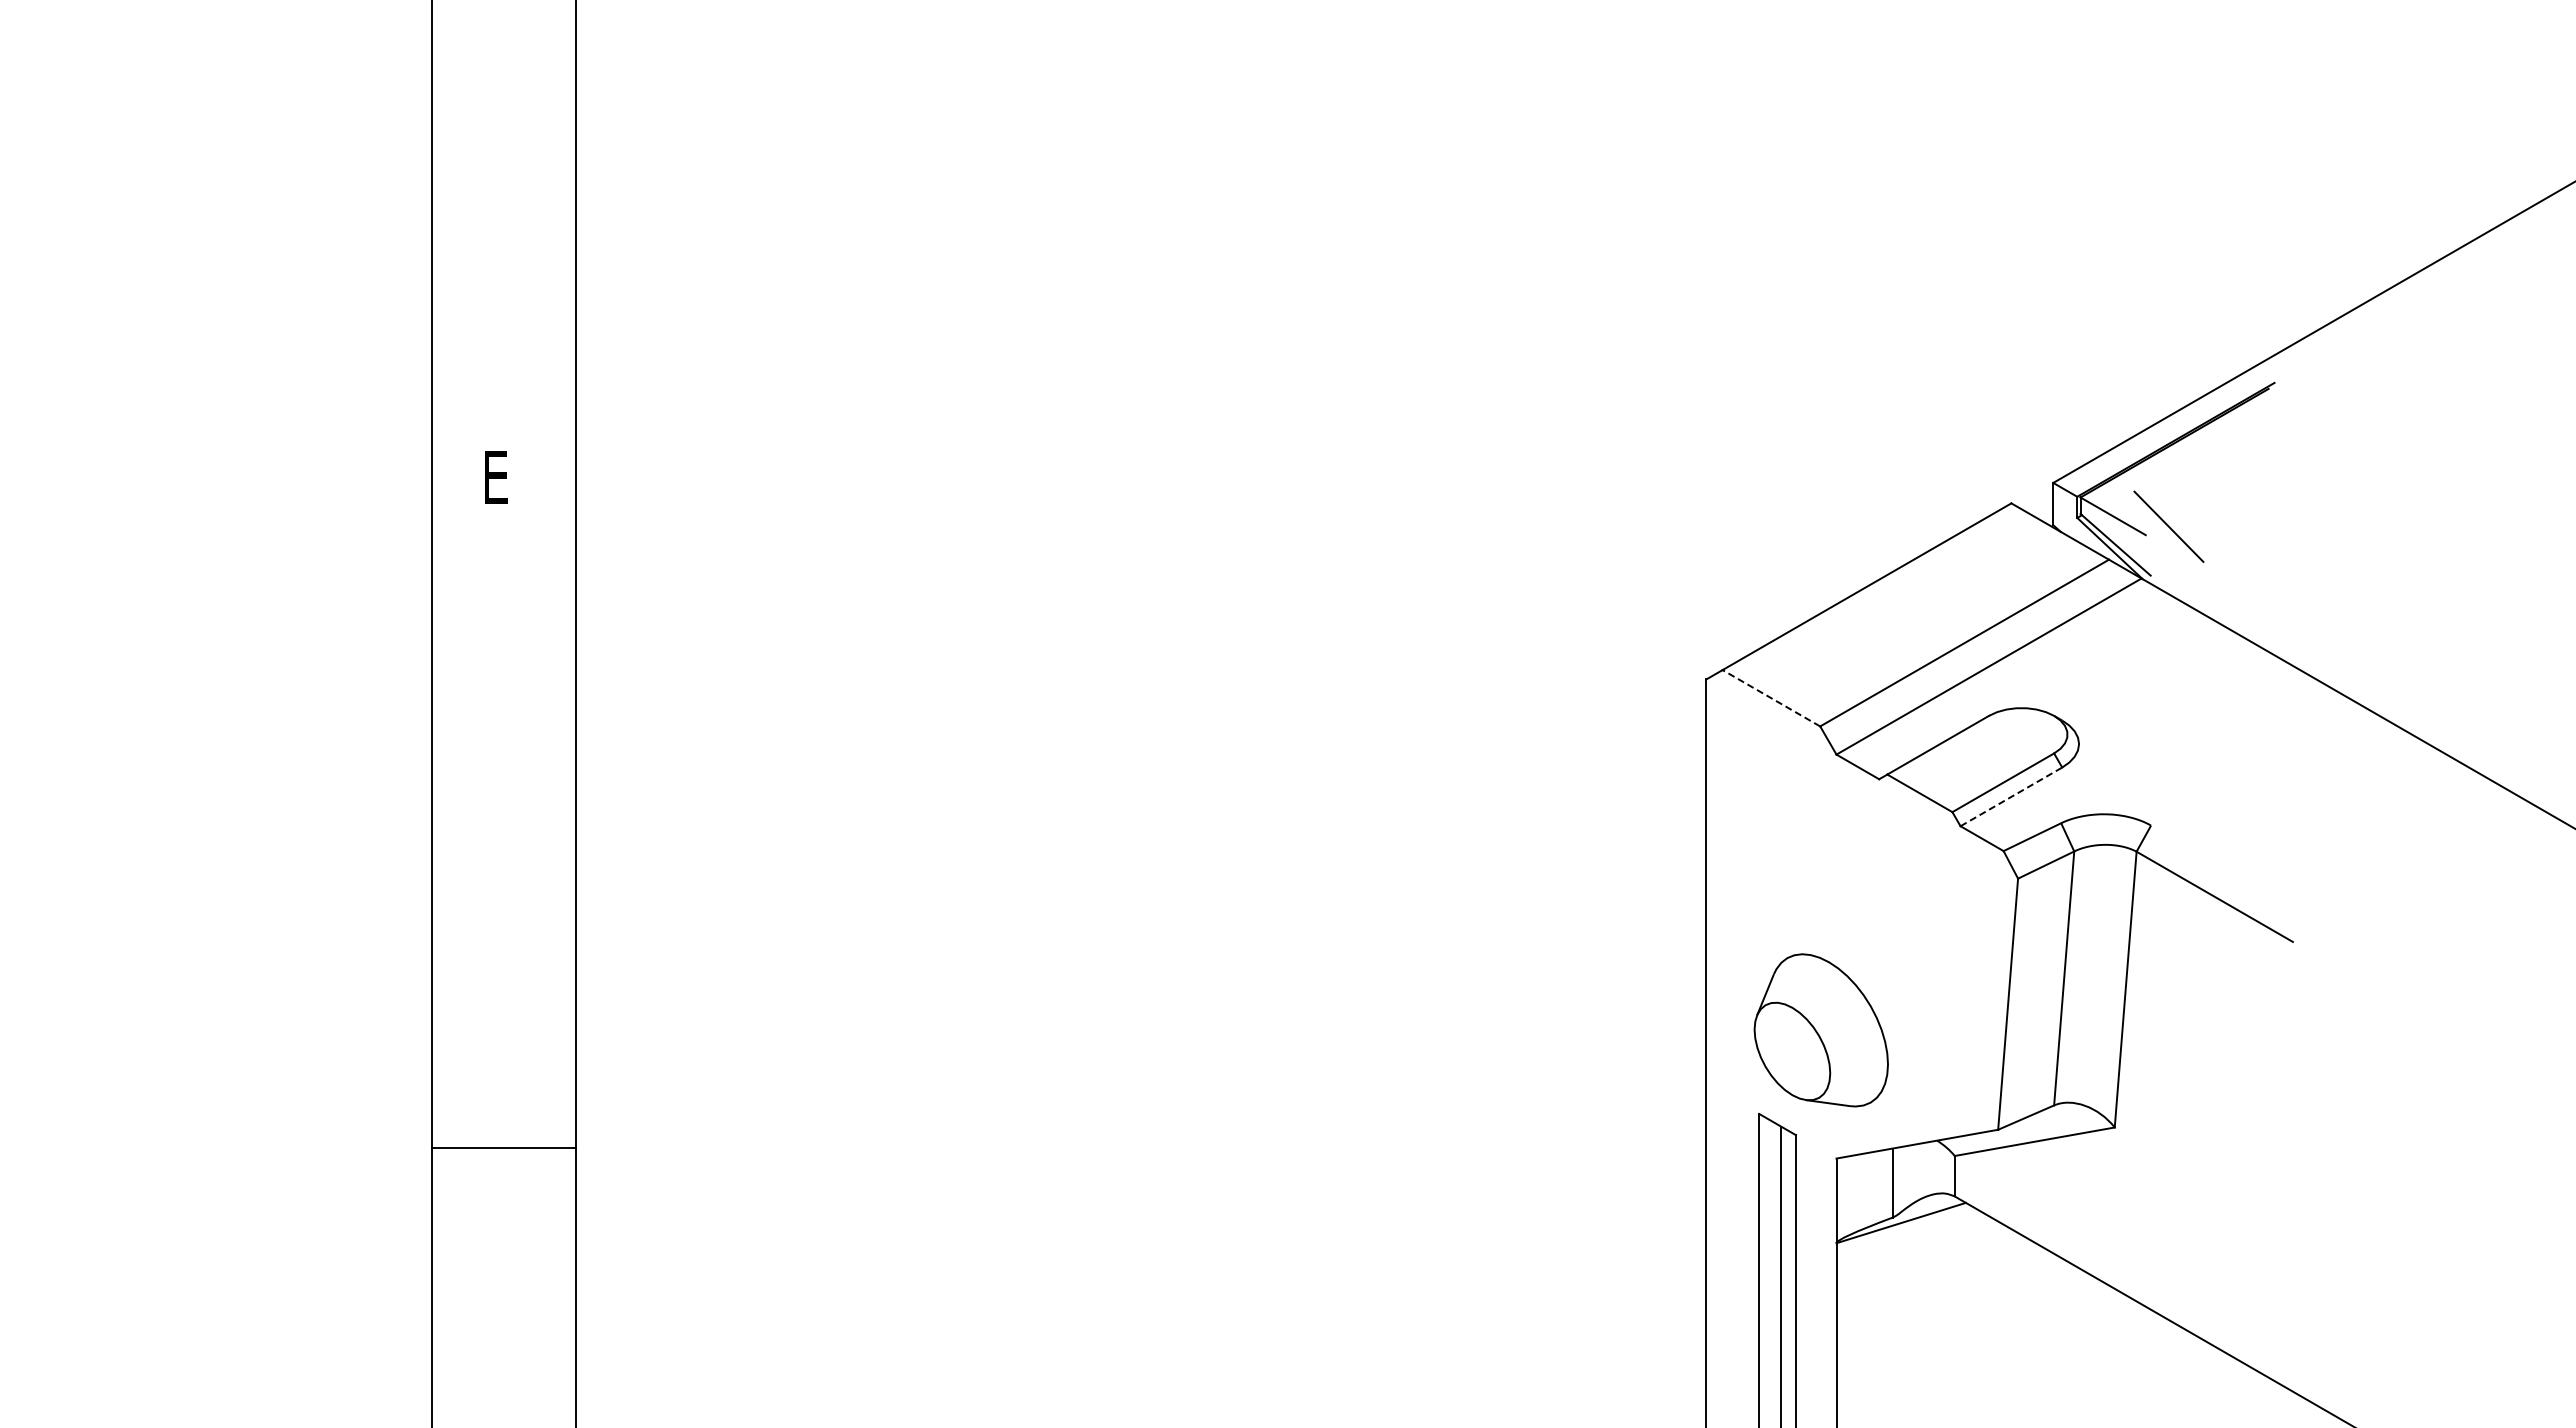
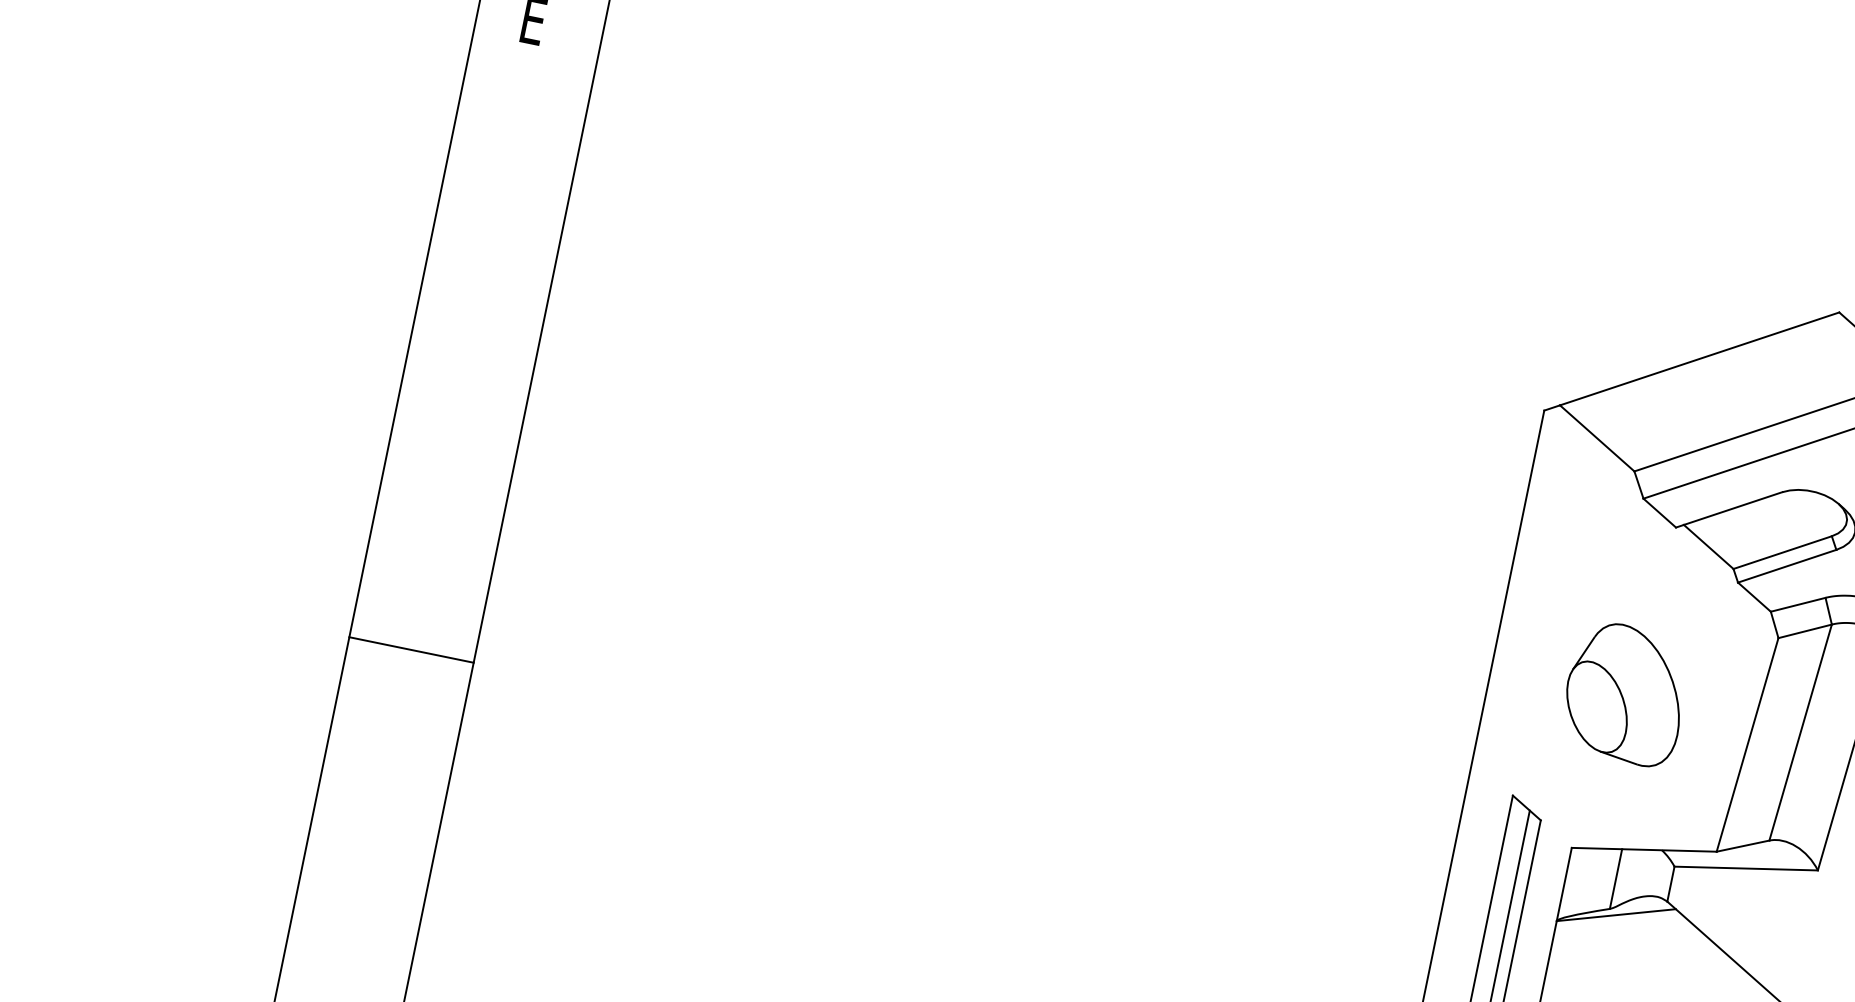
line: (1770, 698) -> (1596, 438), dashed -> solid
line: (2011, 796) -> (1787, 565), dashed -> solid
part: (1820, 1030) -> (1625, 693), moved
line: (503, 1148) -> (411, 650), moved

